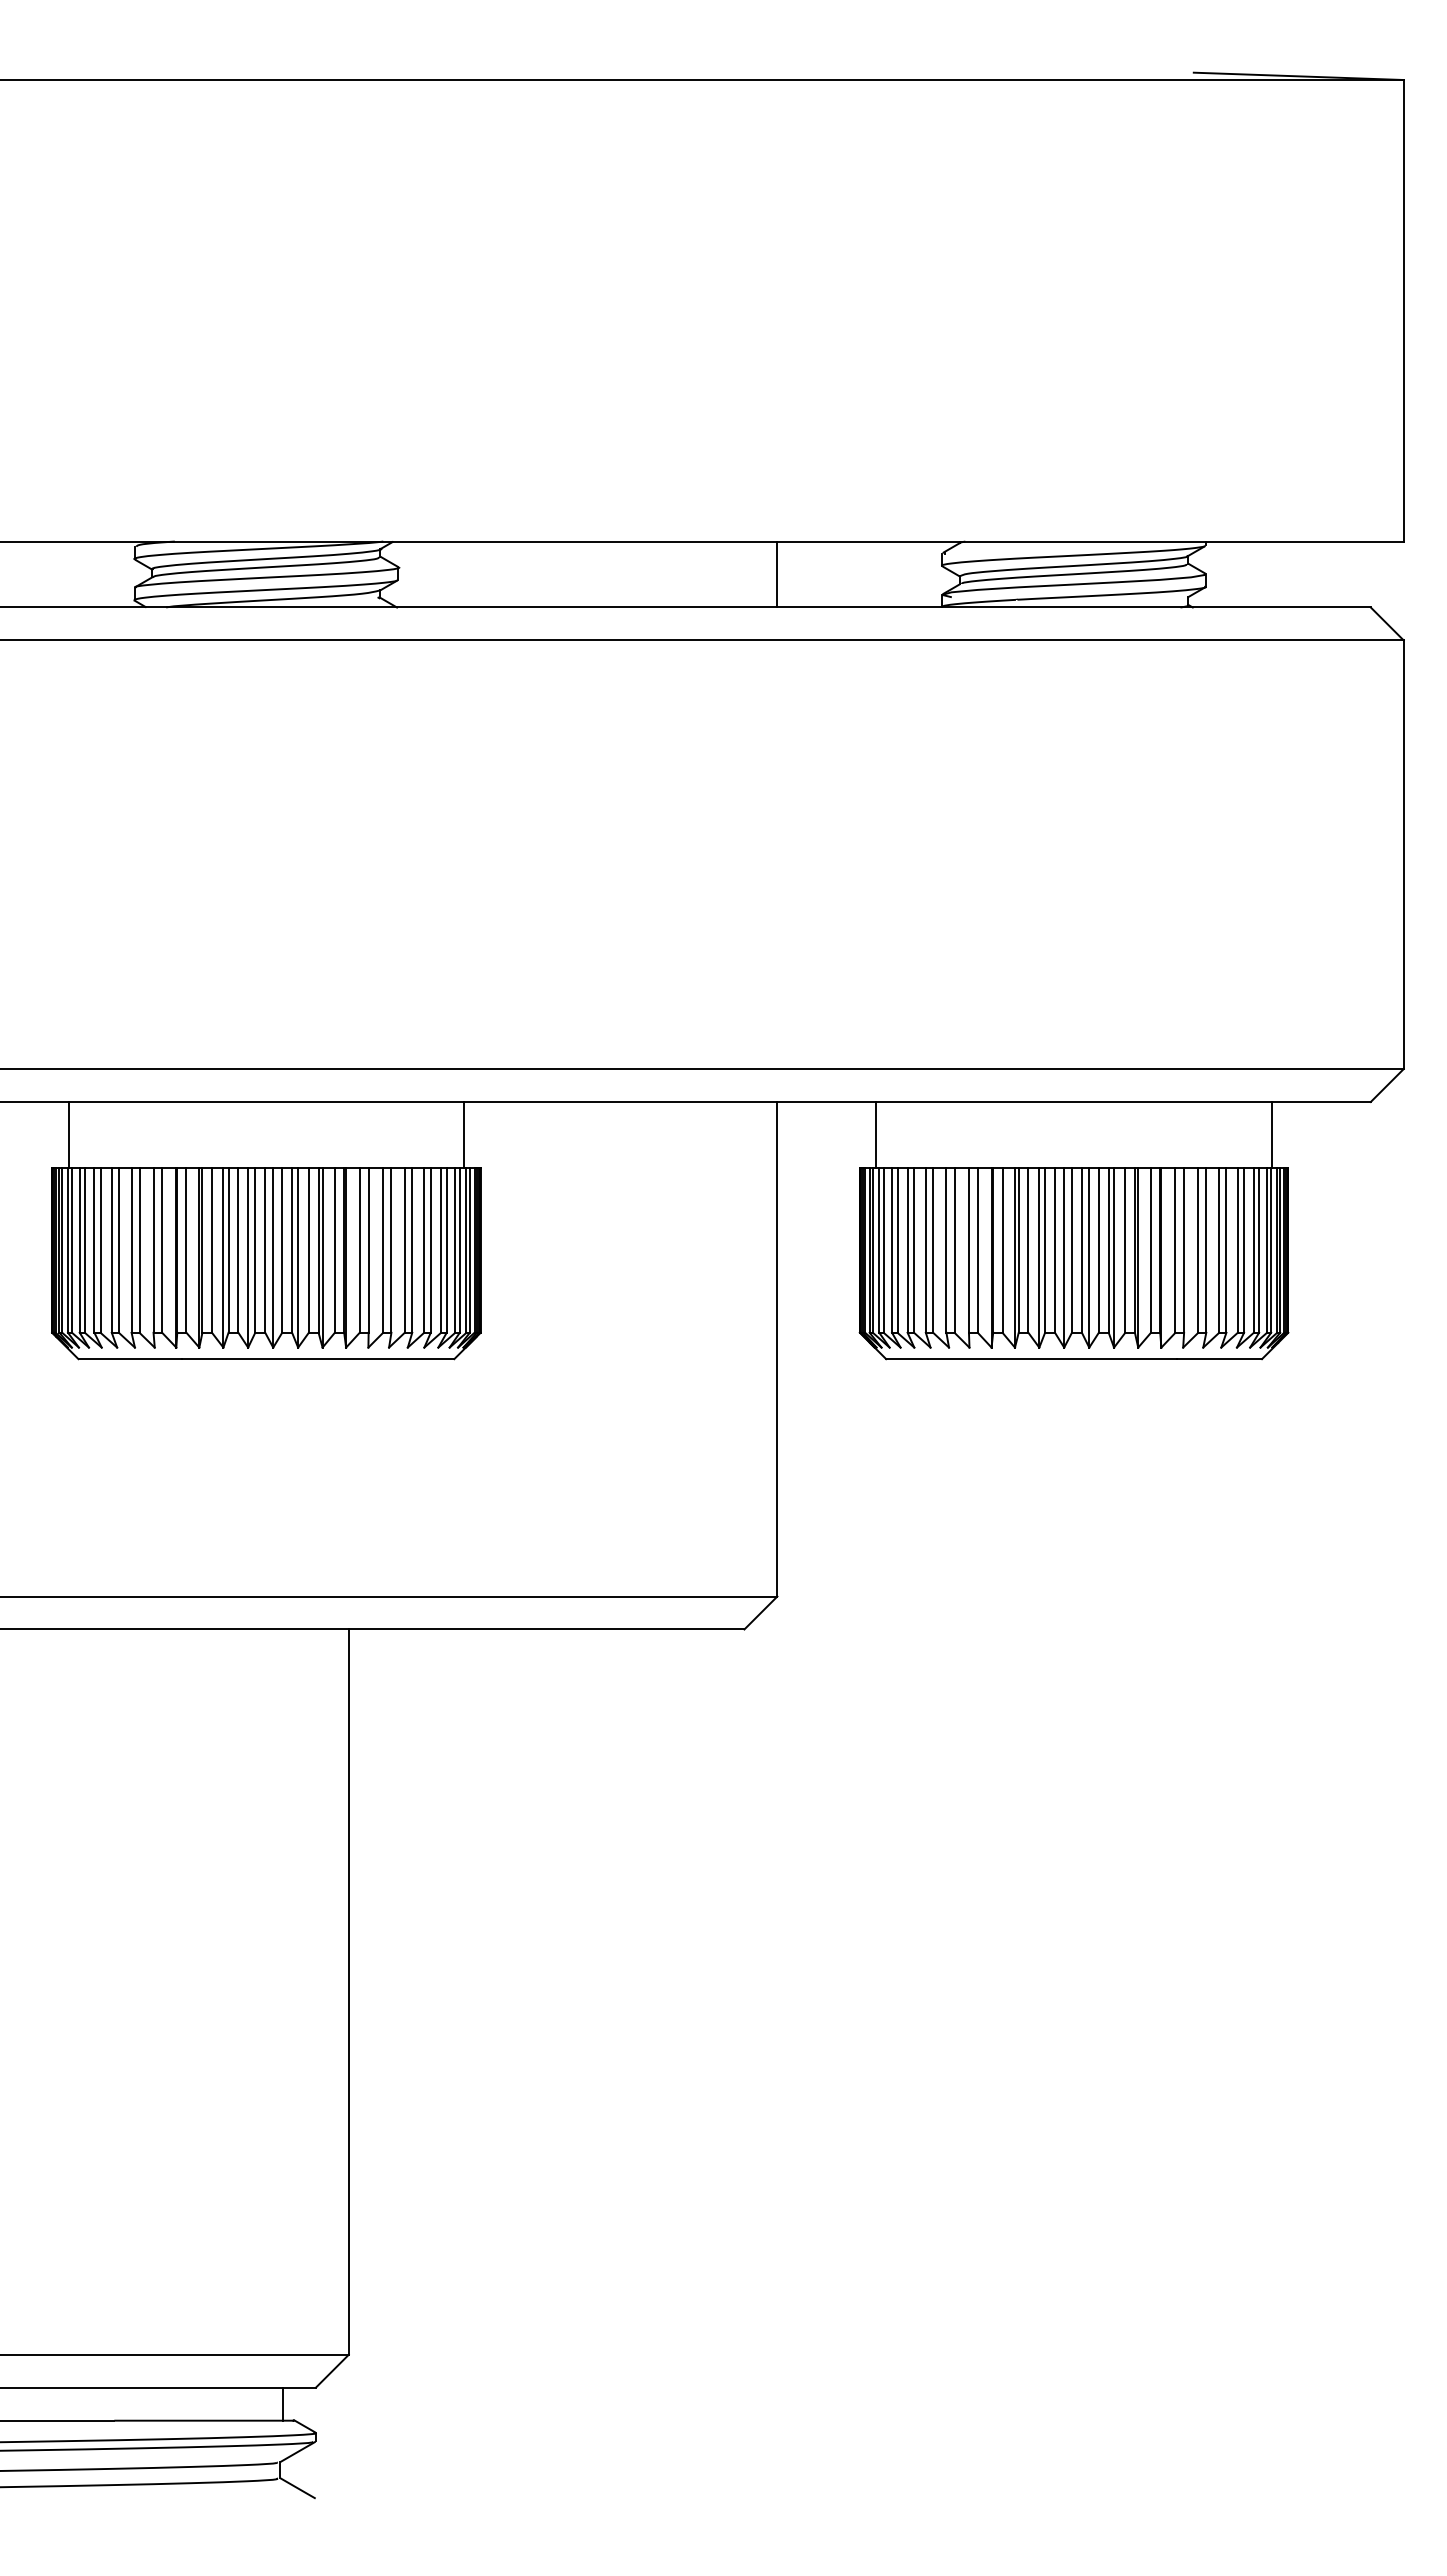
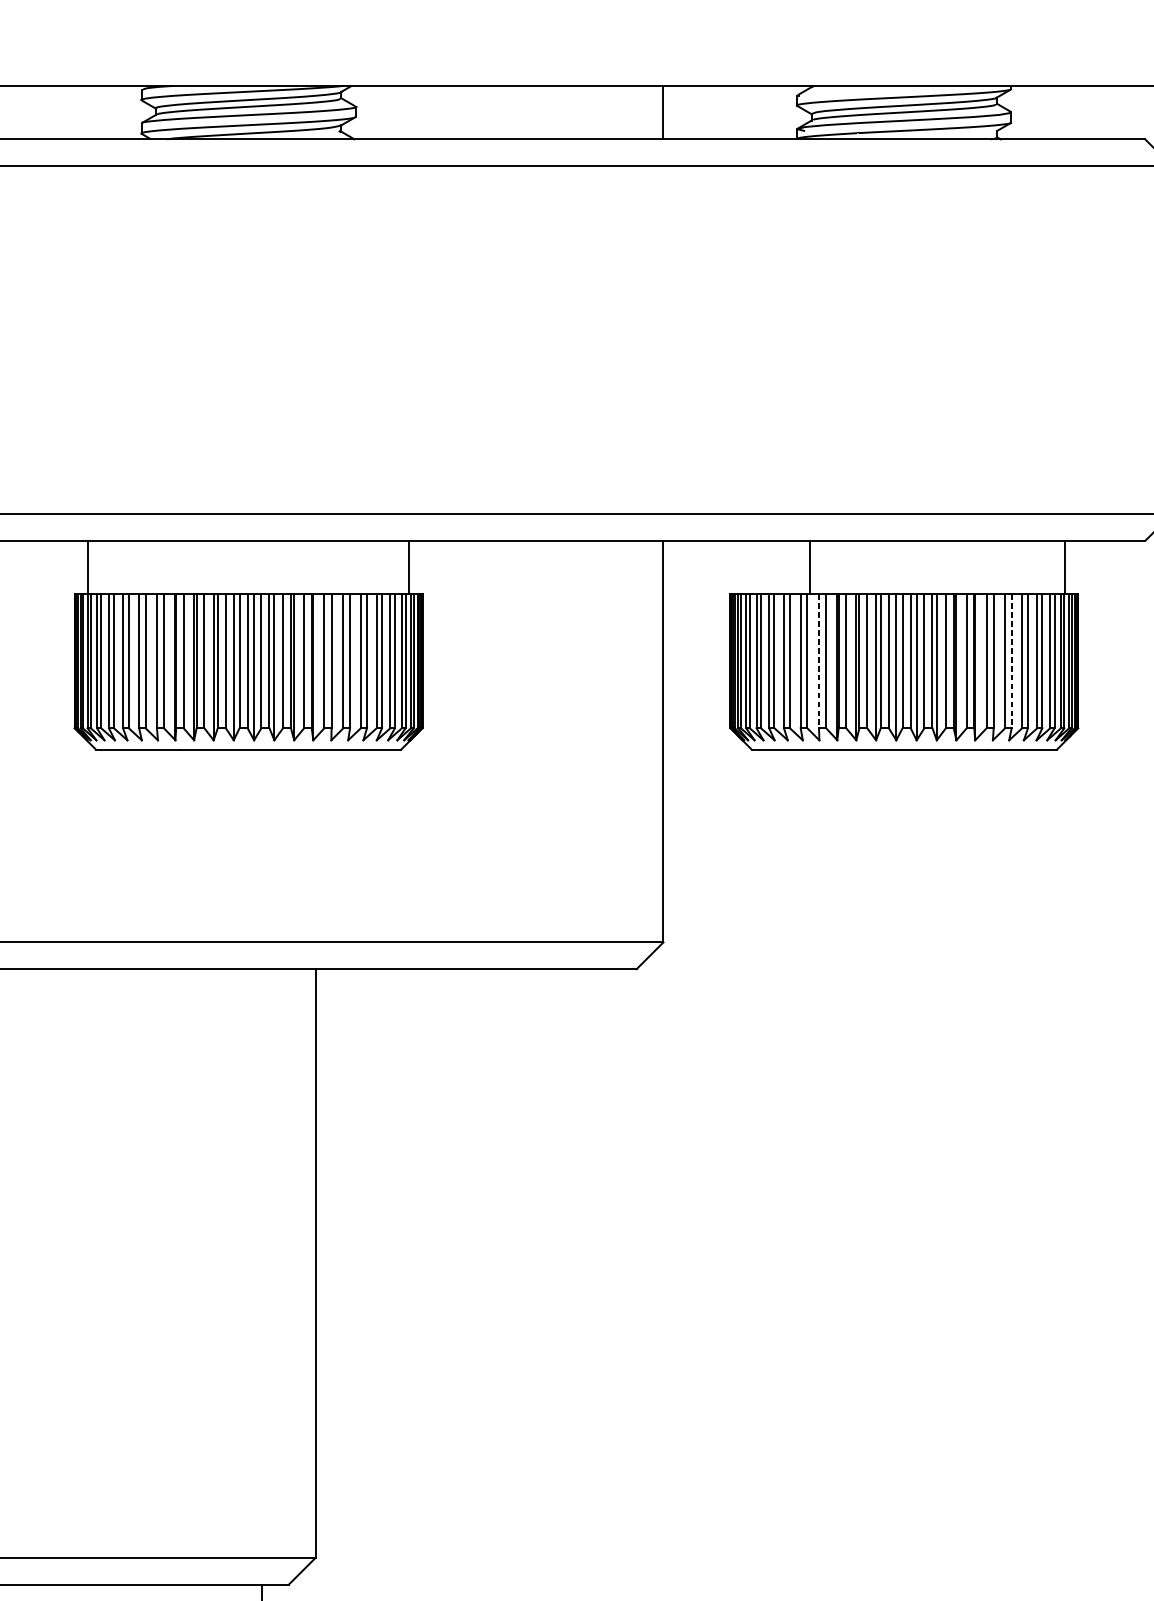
line: (876, 1134) -> (810, 567), moved
line: (968, 1250) -> (818, 661), solid -> dashed
line: (1206, 1250) -> (1011, 661), solid -> dashed

